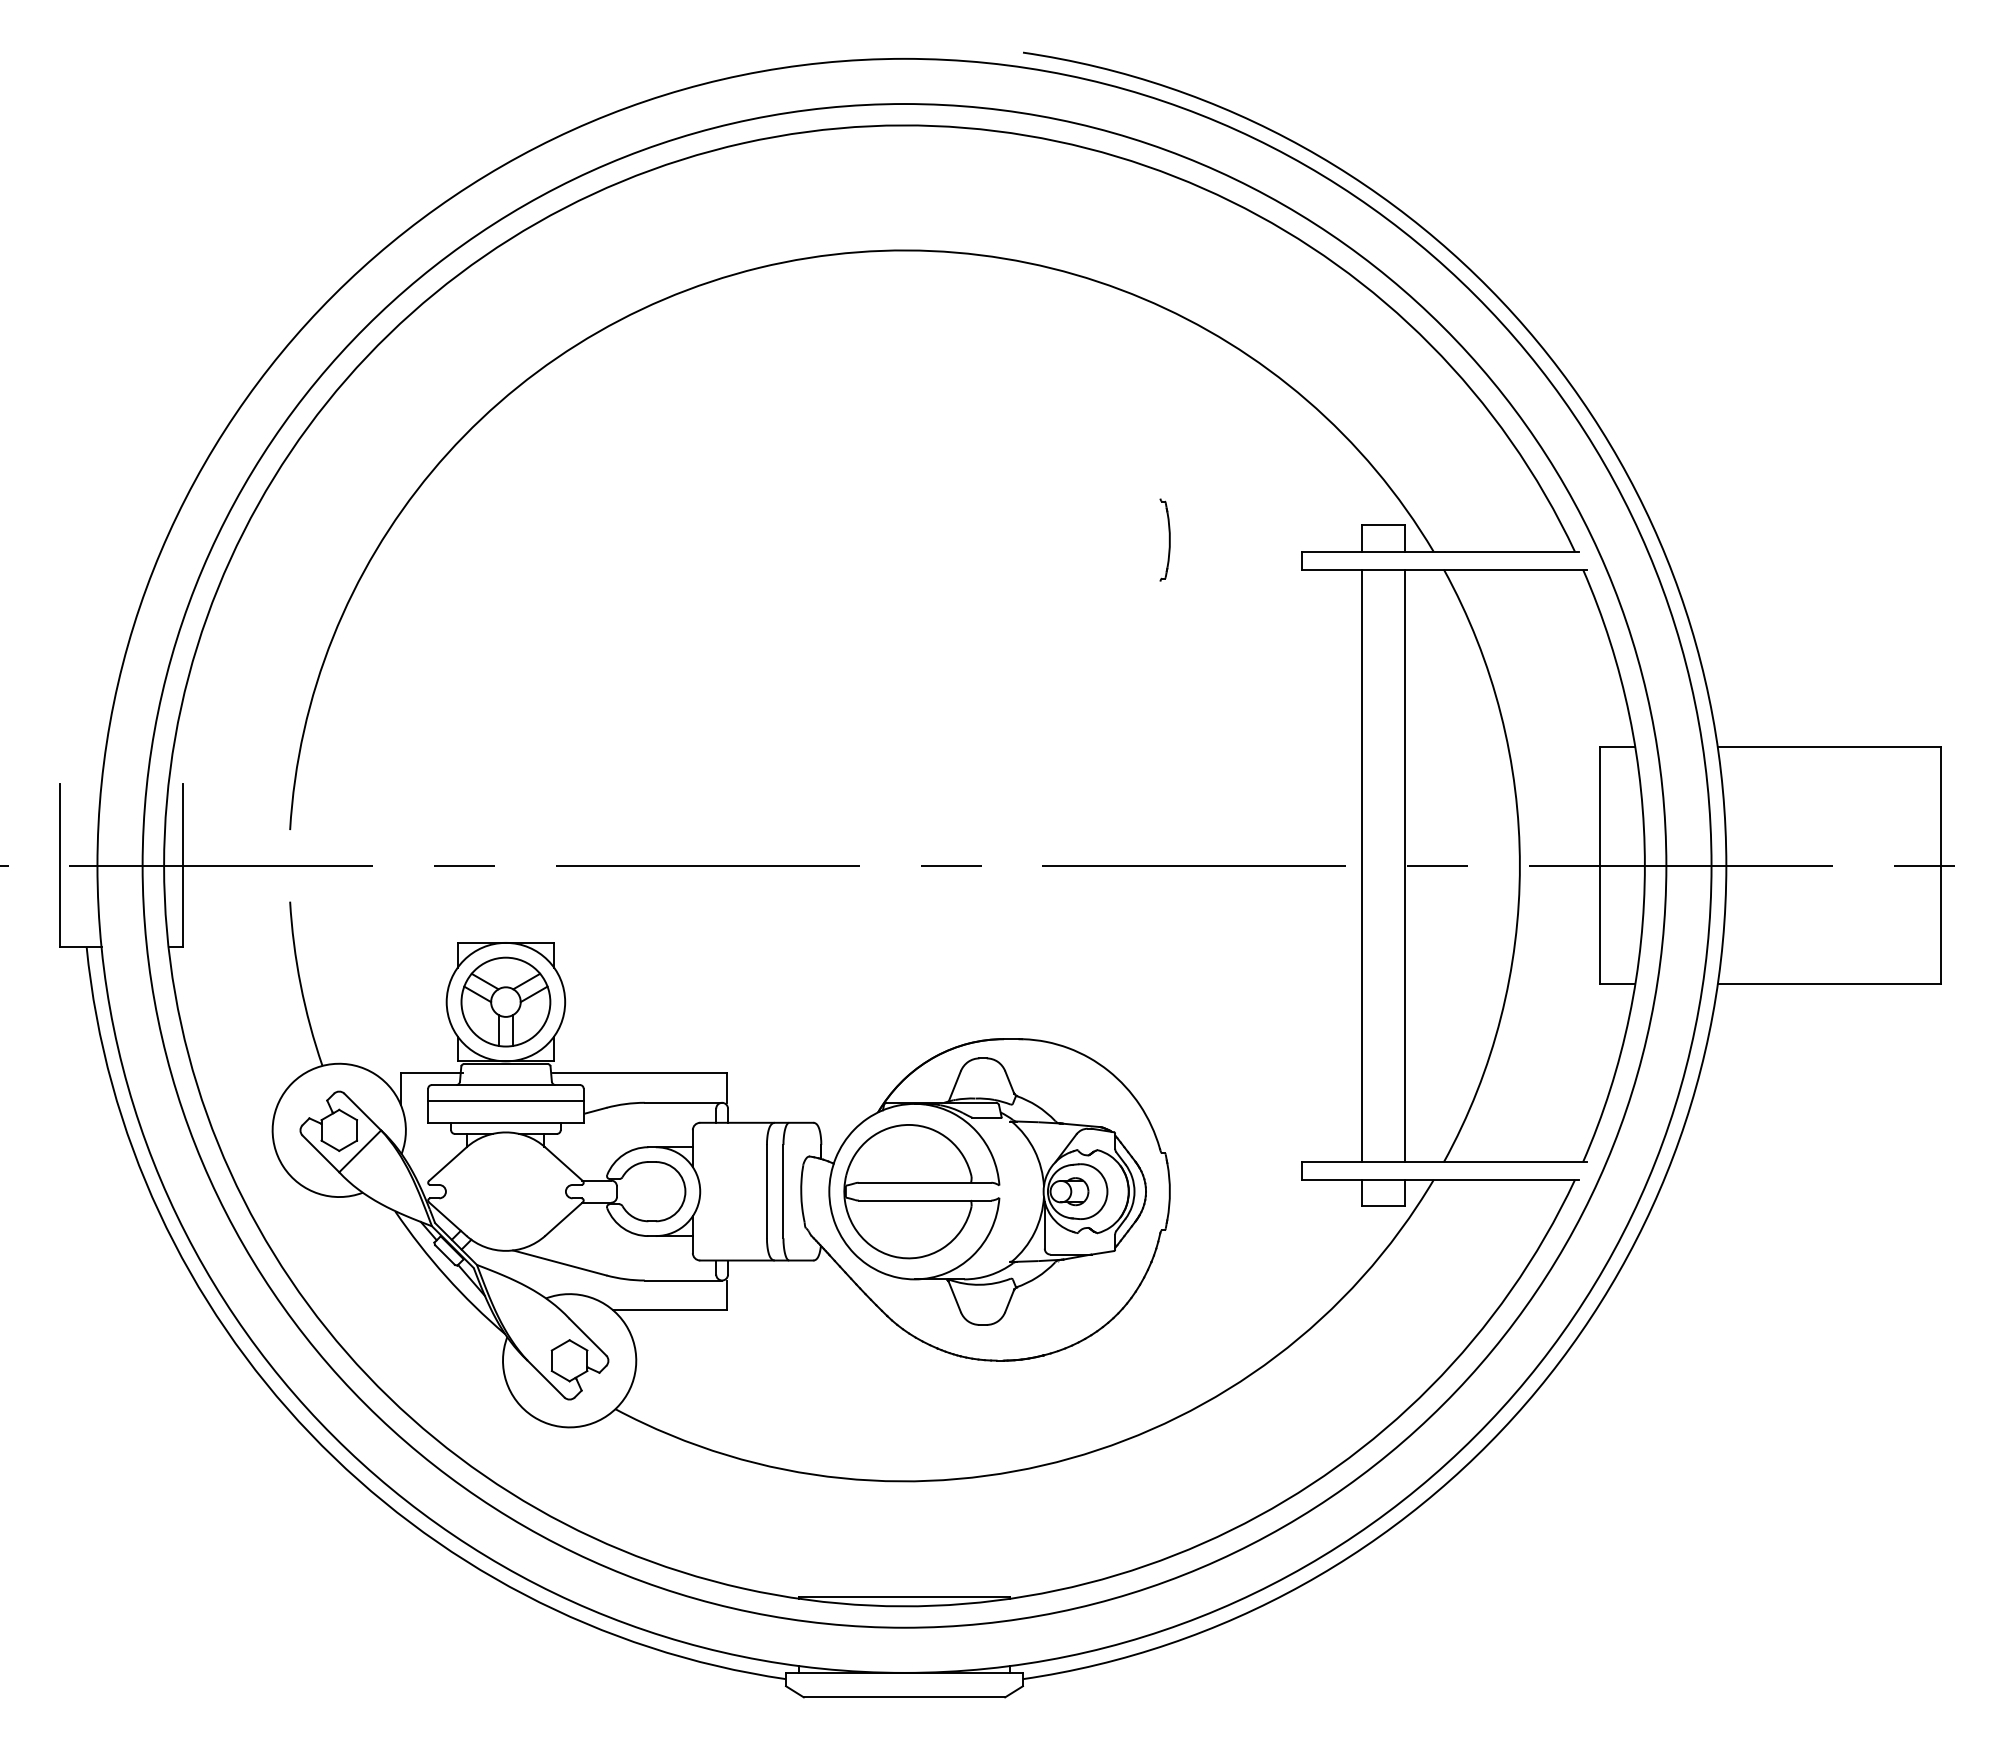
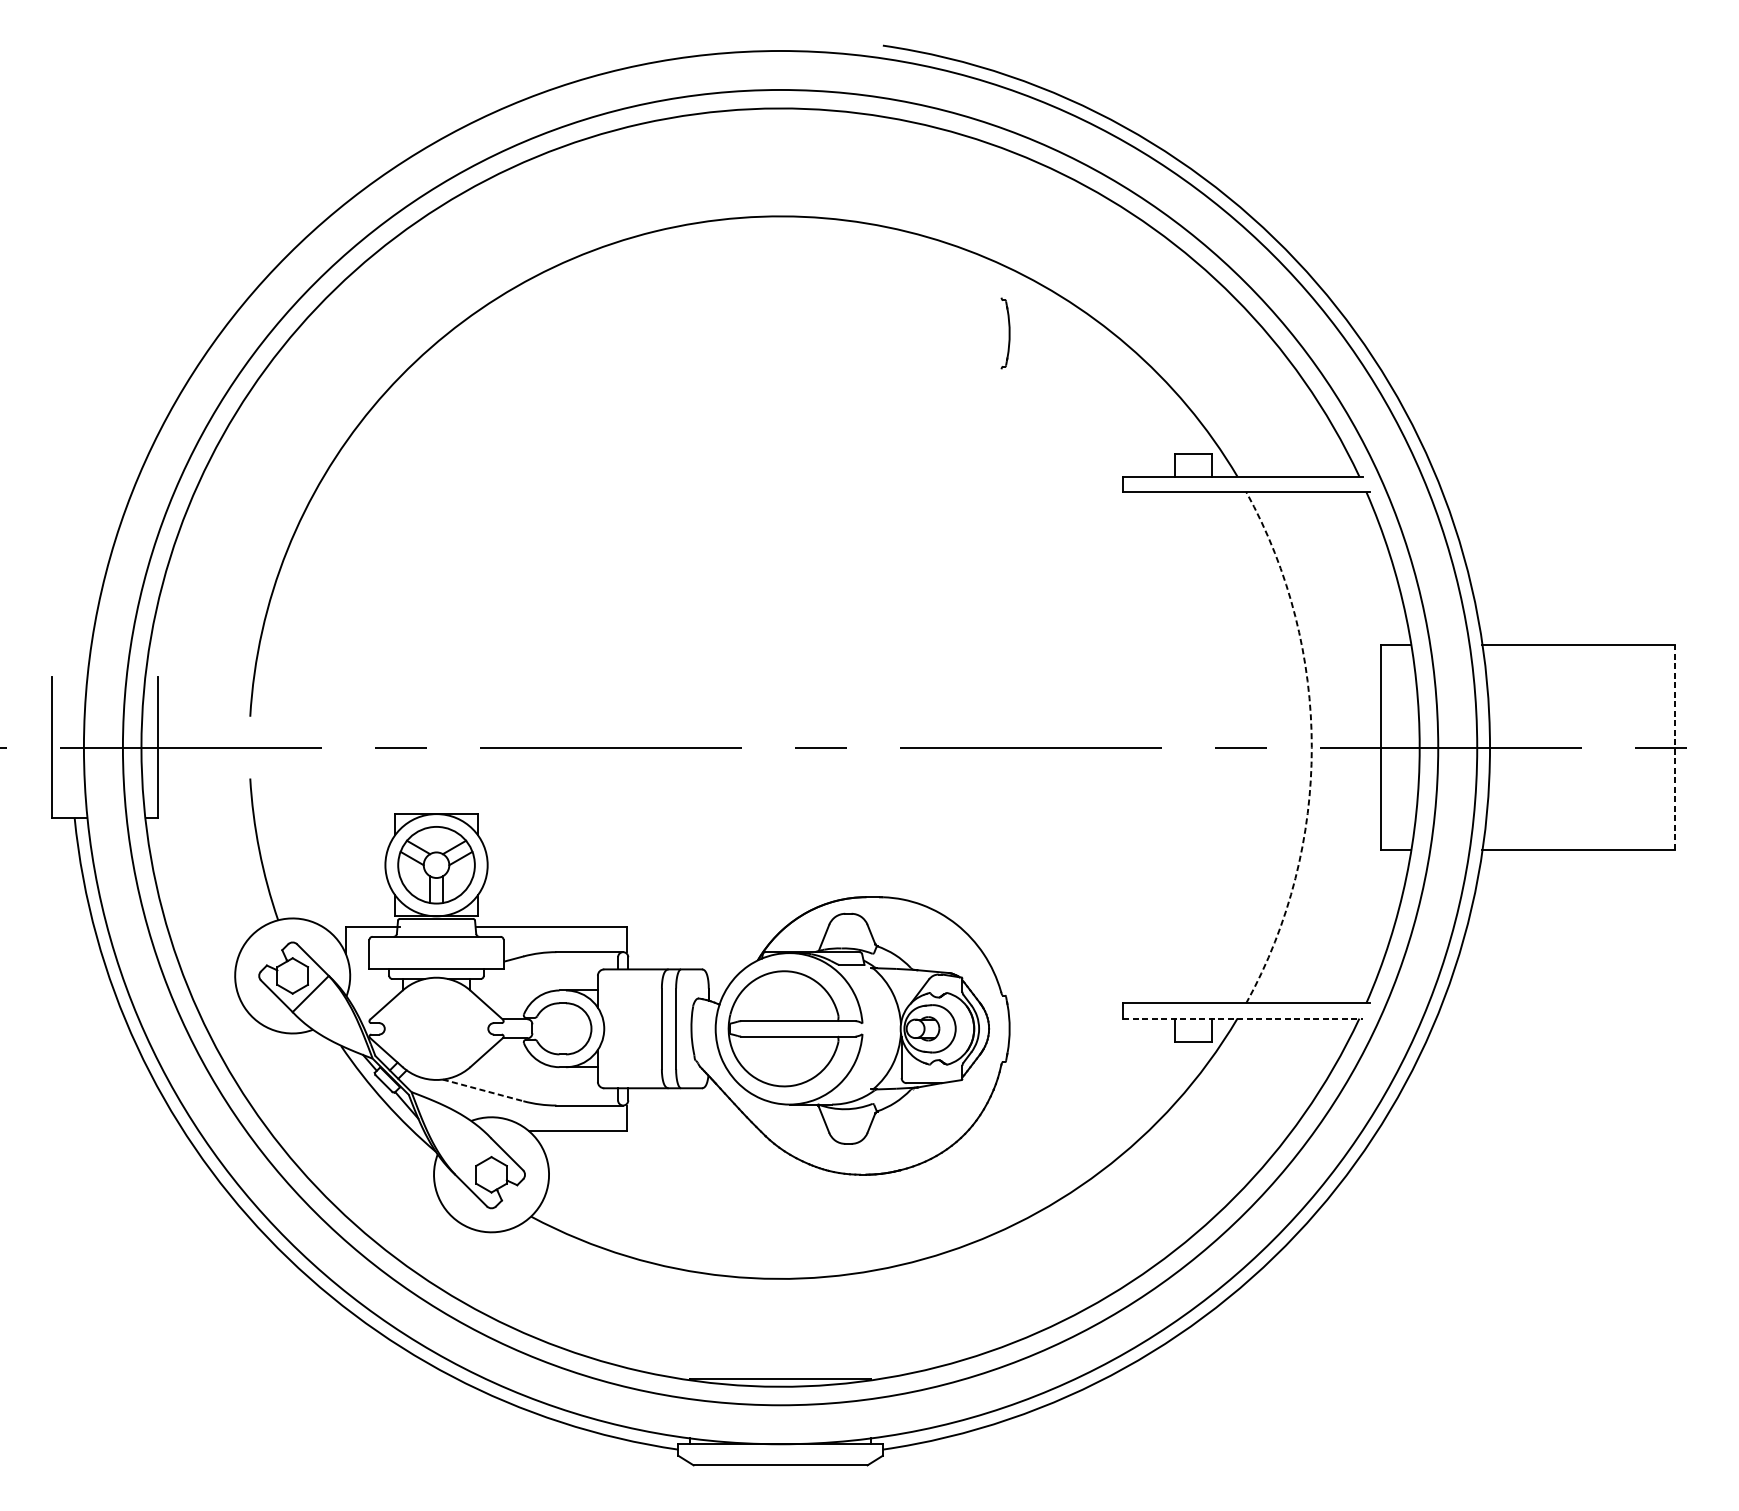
part: (1164, 539) -> (1005, 332), moved
line: (1361, 865) -> (1175, 747), removed
line: (1404, 865) -> (1212, 747), removed
arc: (1519, 865) -> (1311, 747), solid -> dashed
line: (1941, 865) -> (1675, 747), solid -> dashed
line: (505, 1101) -> (436, 951), removed
line: (1440, 1179) -> (1243, 1018), solid -> dashed
line: (560, 1263) -> (483, 1090), solid -> dashed

